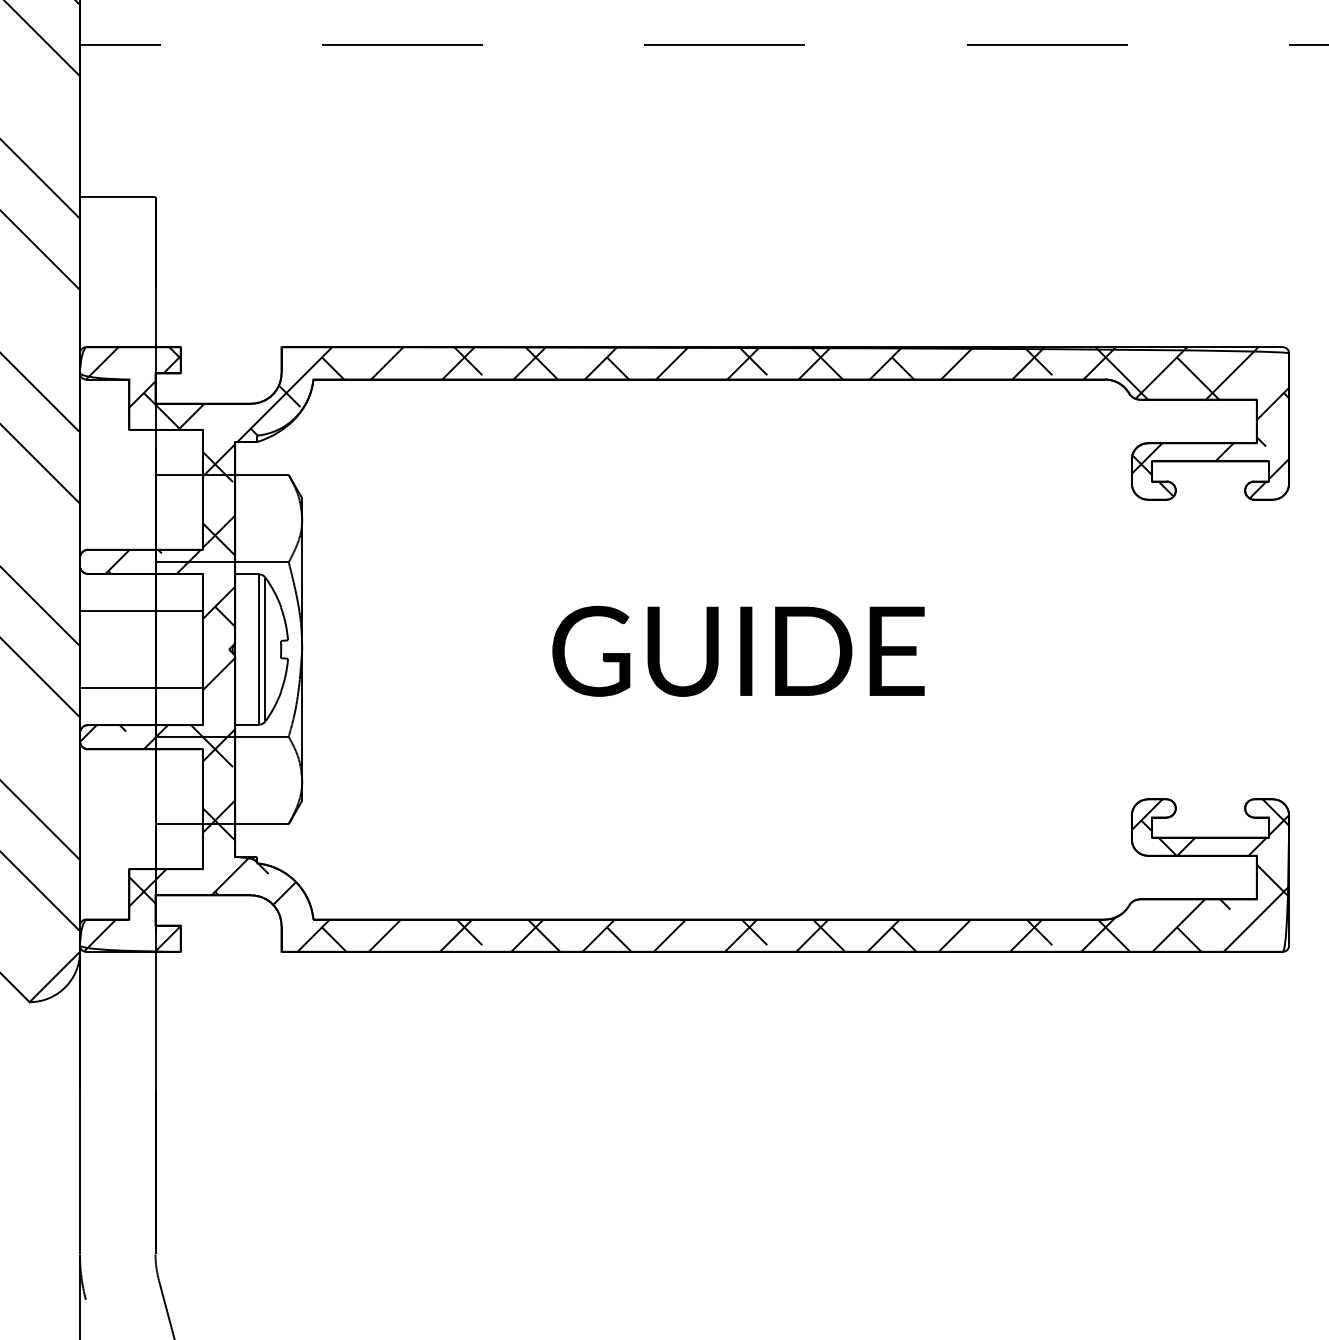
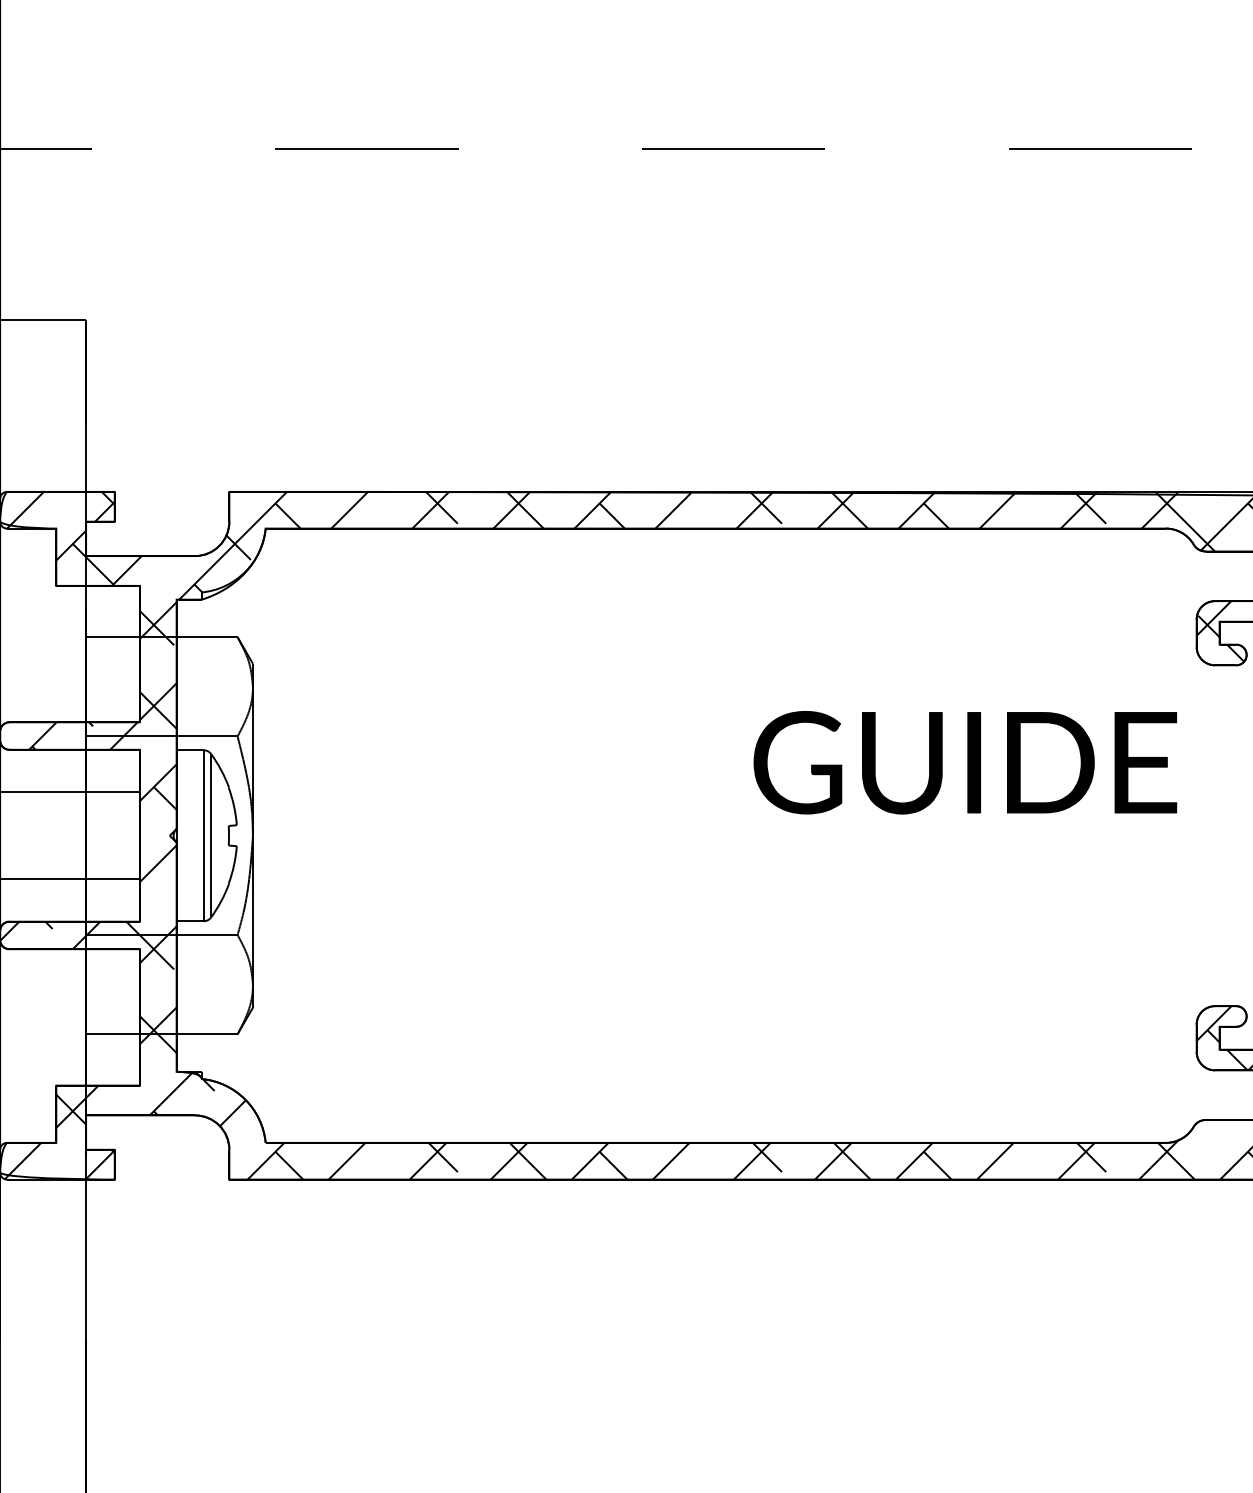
text: (738, 650) -> (965, 761), moved

